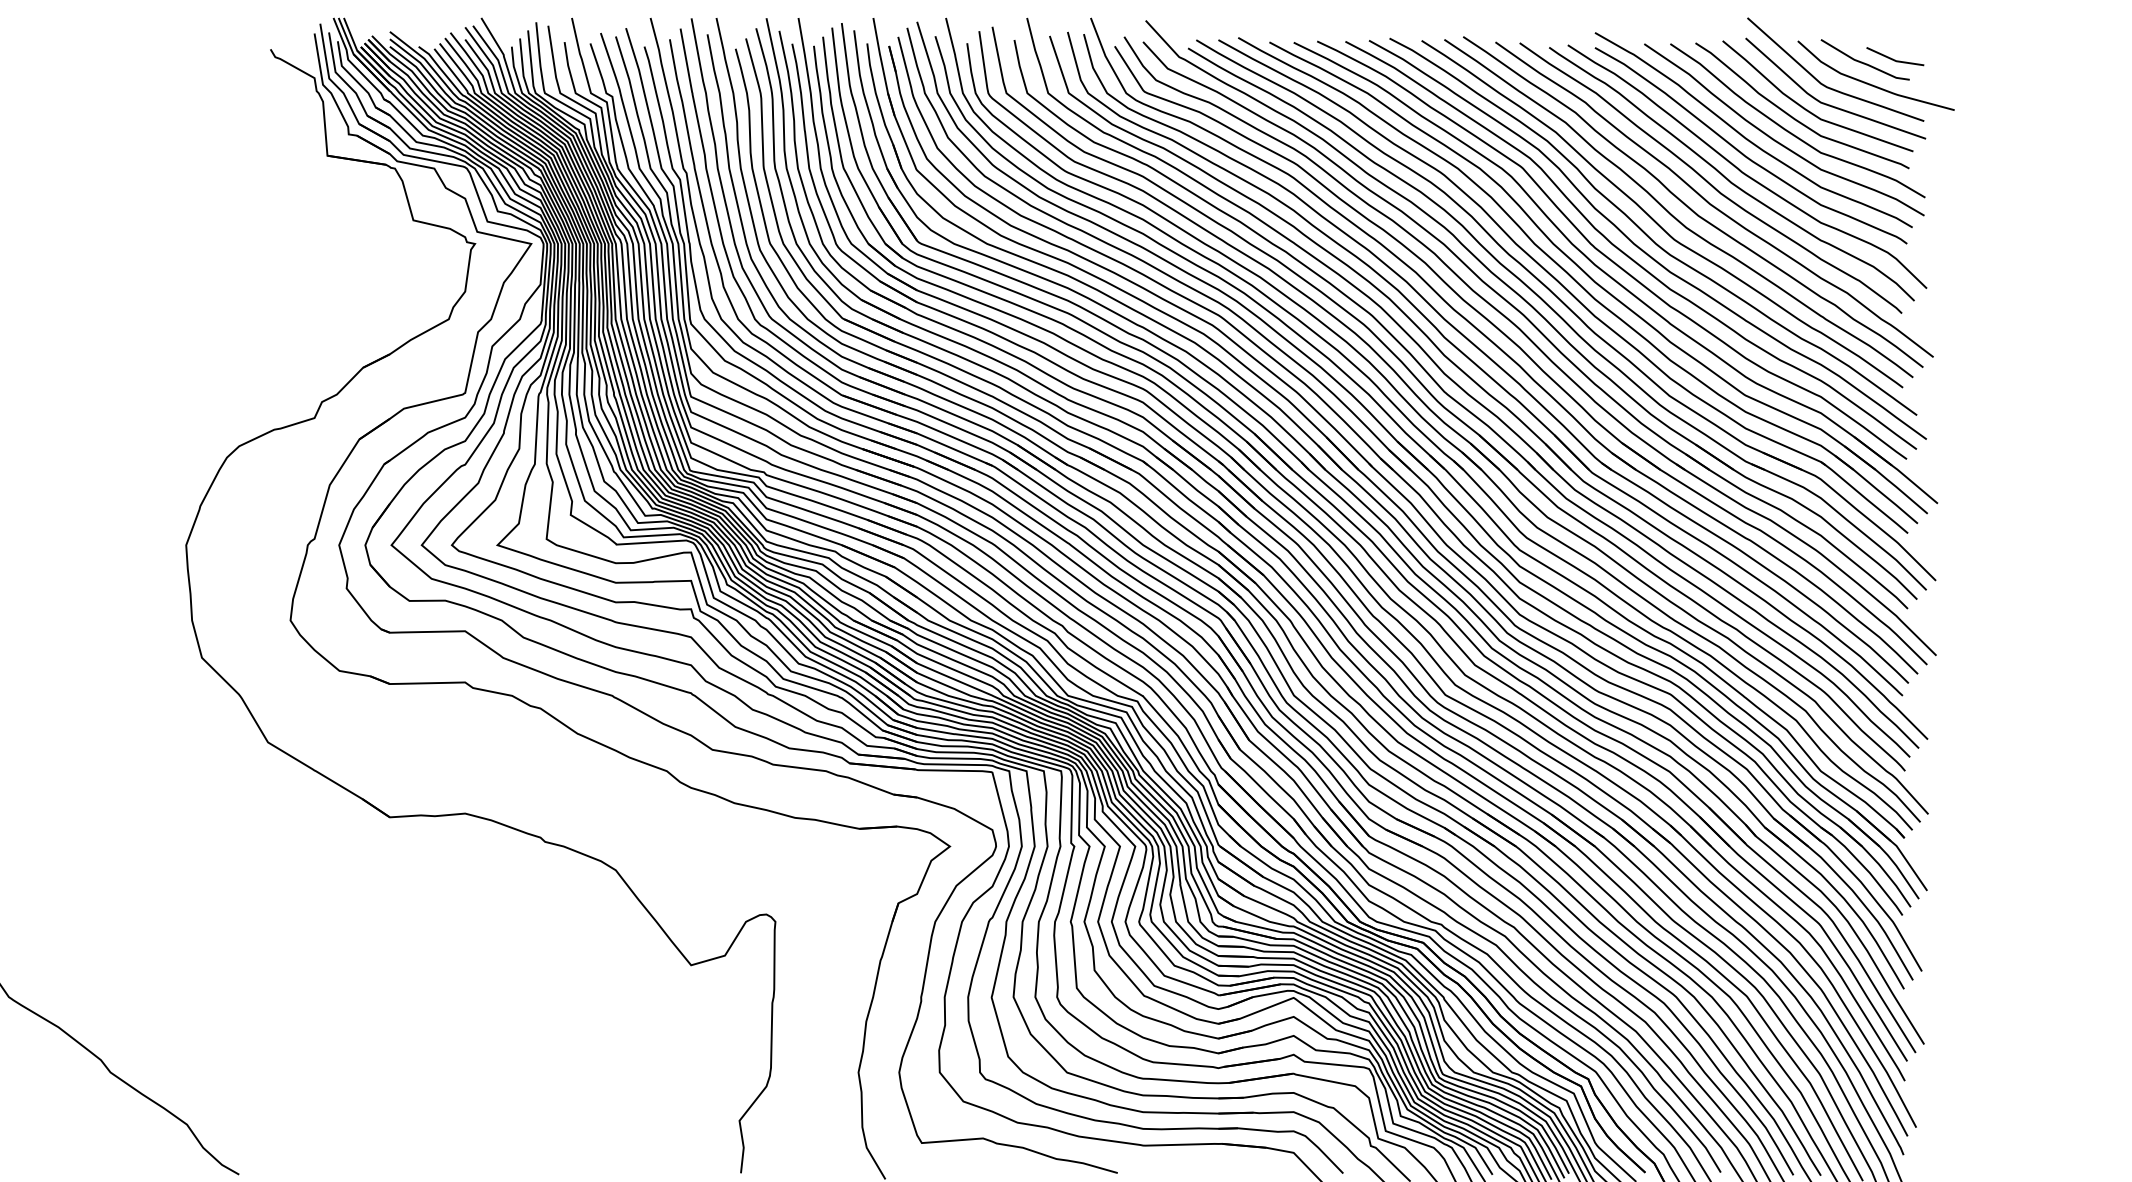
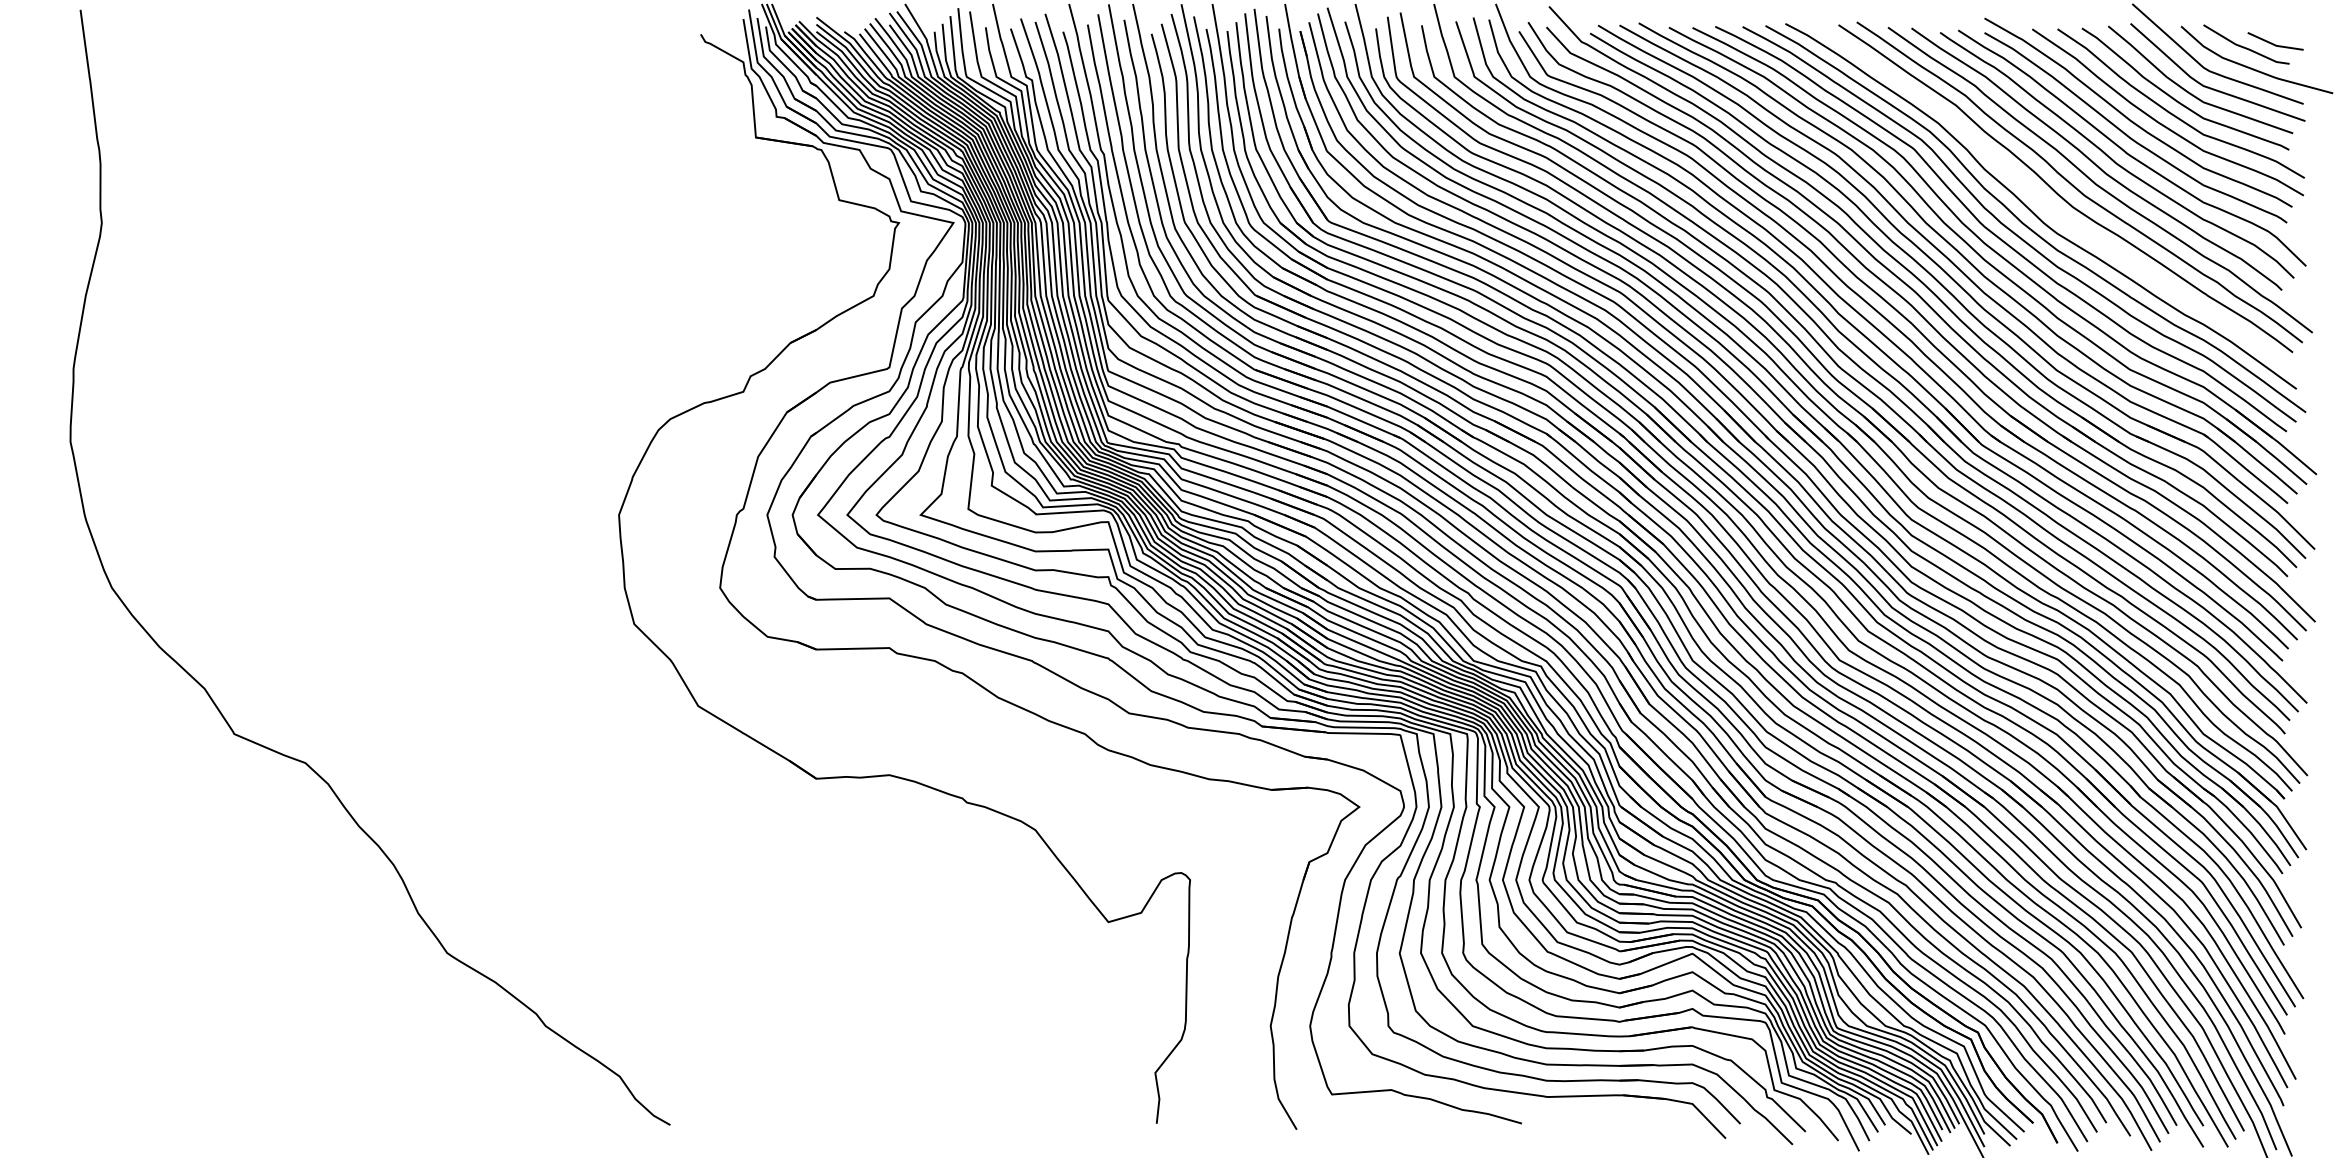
curve: (1654, 219) -> (2042, 199), removed

